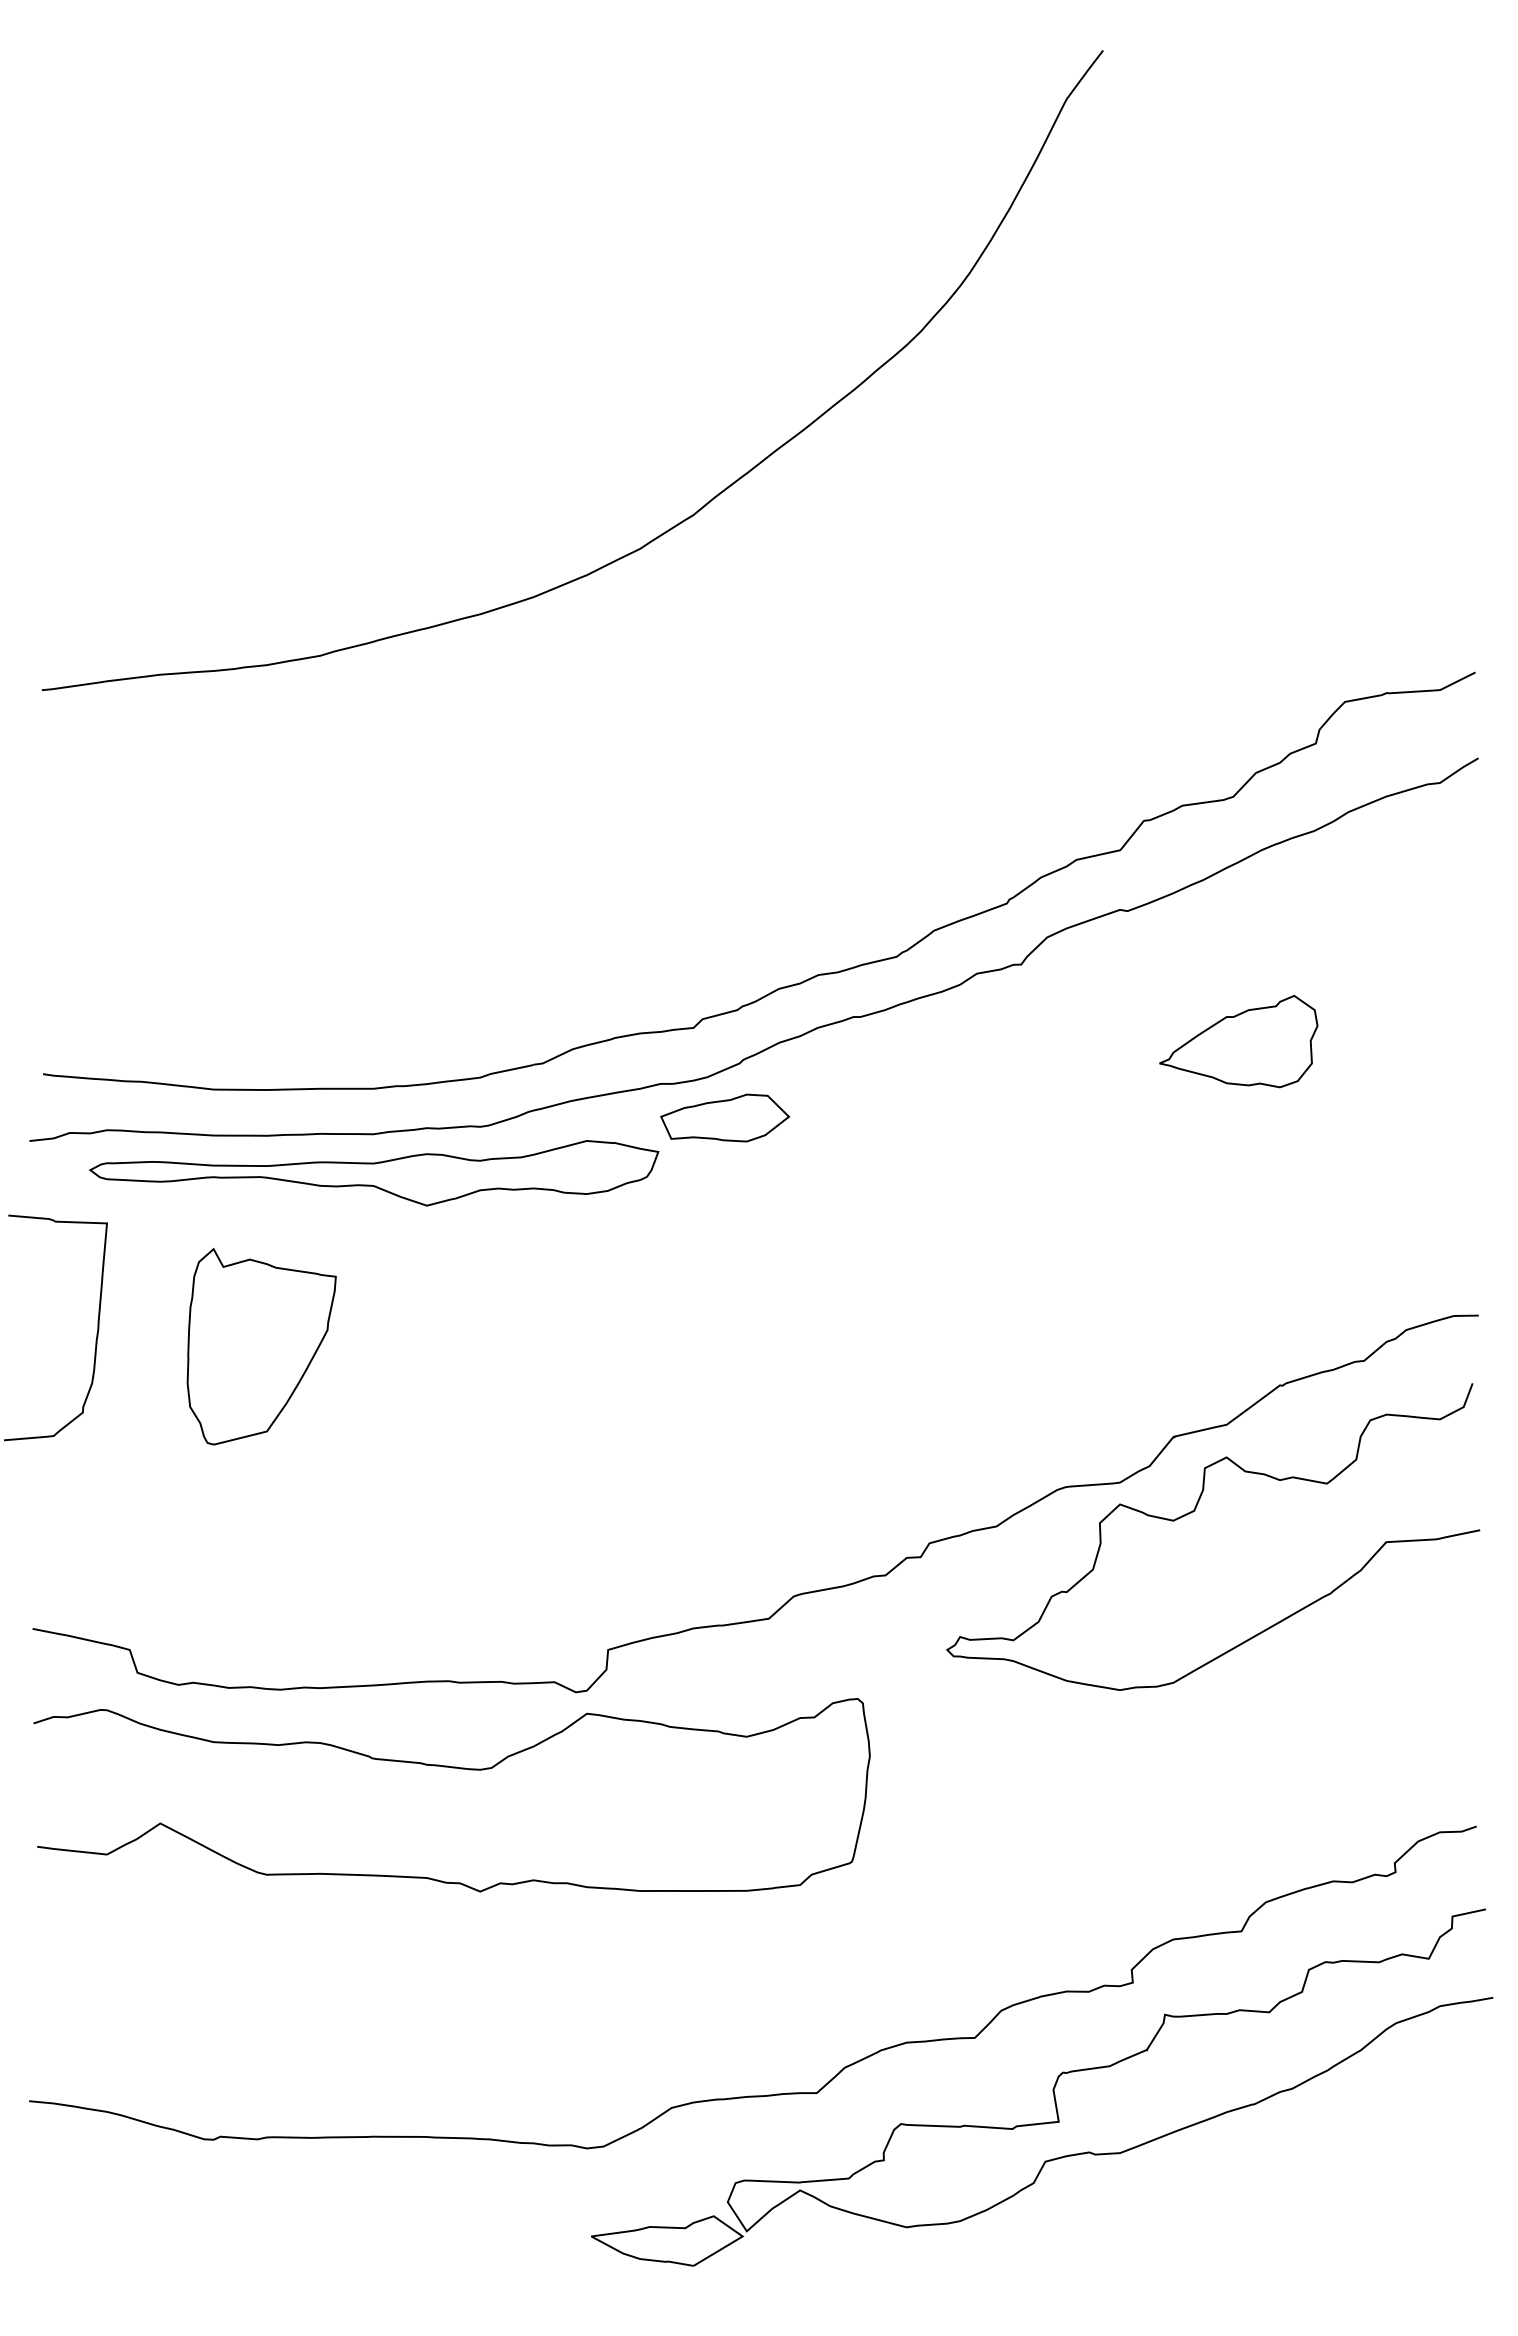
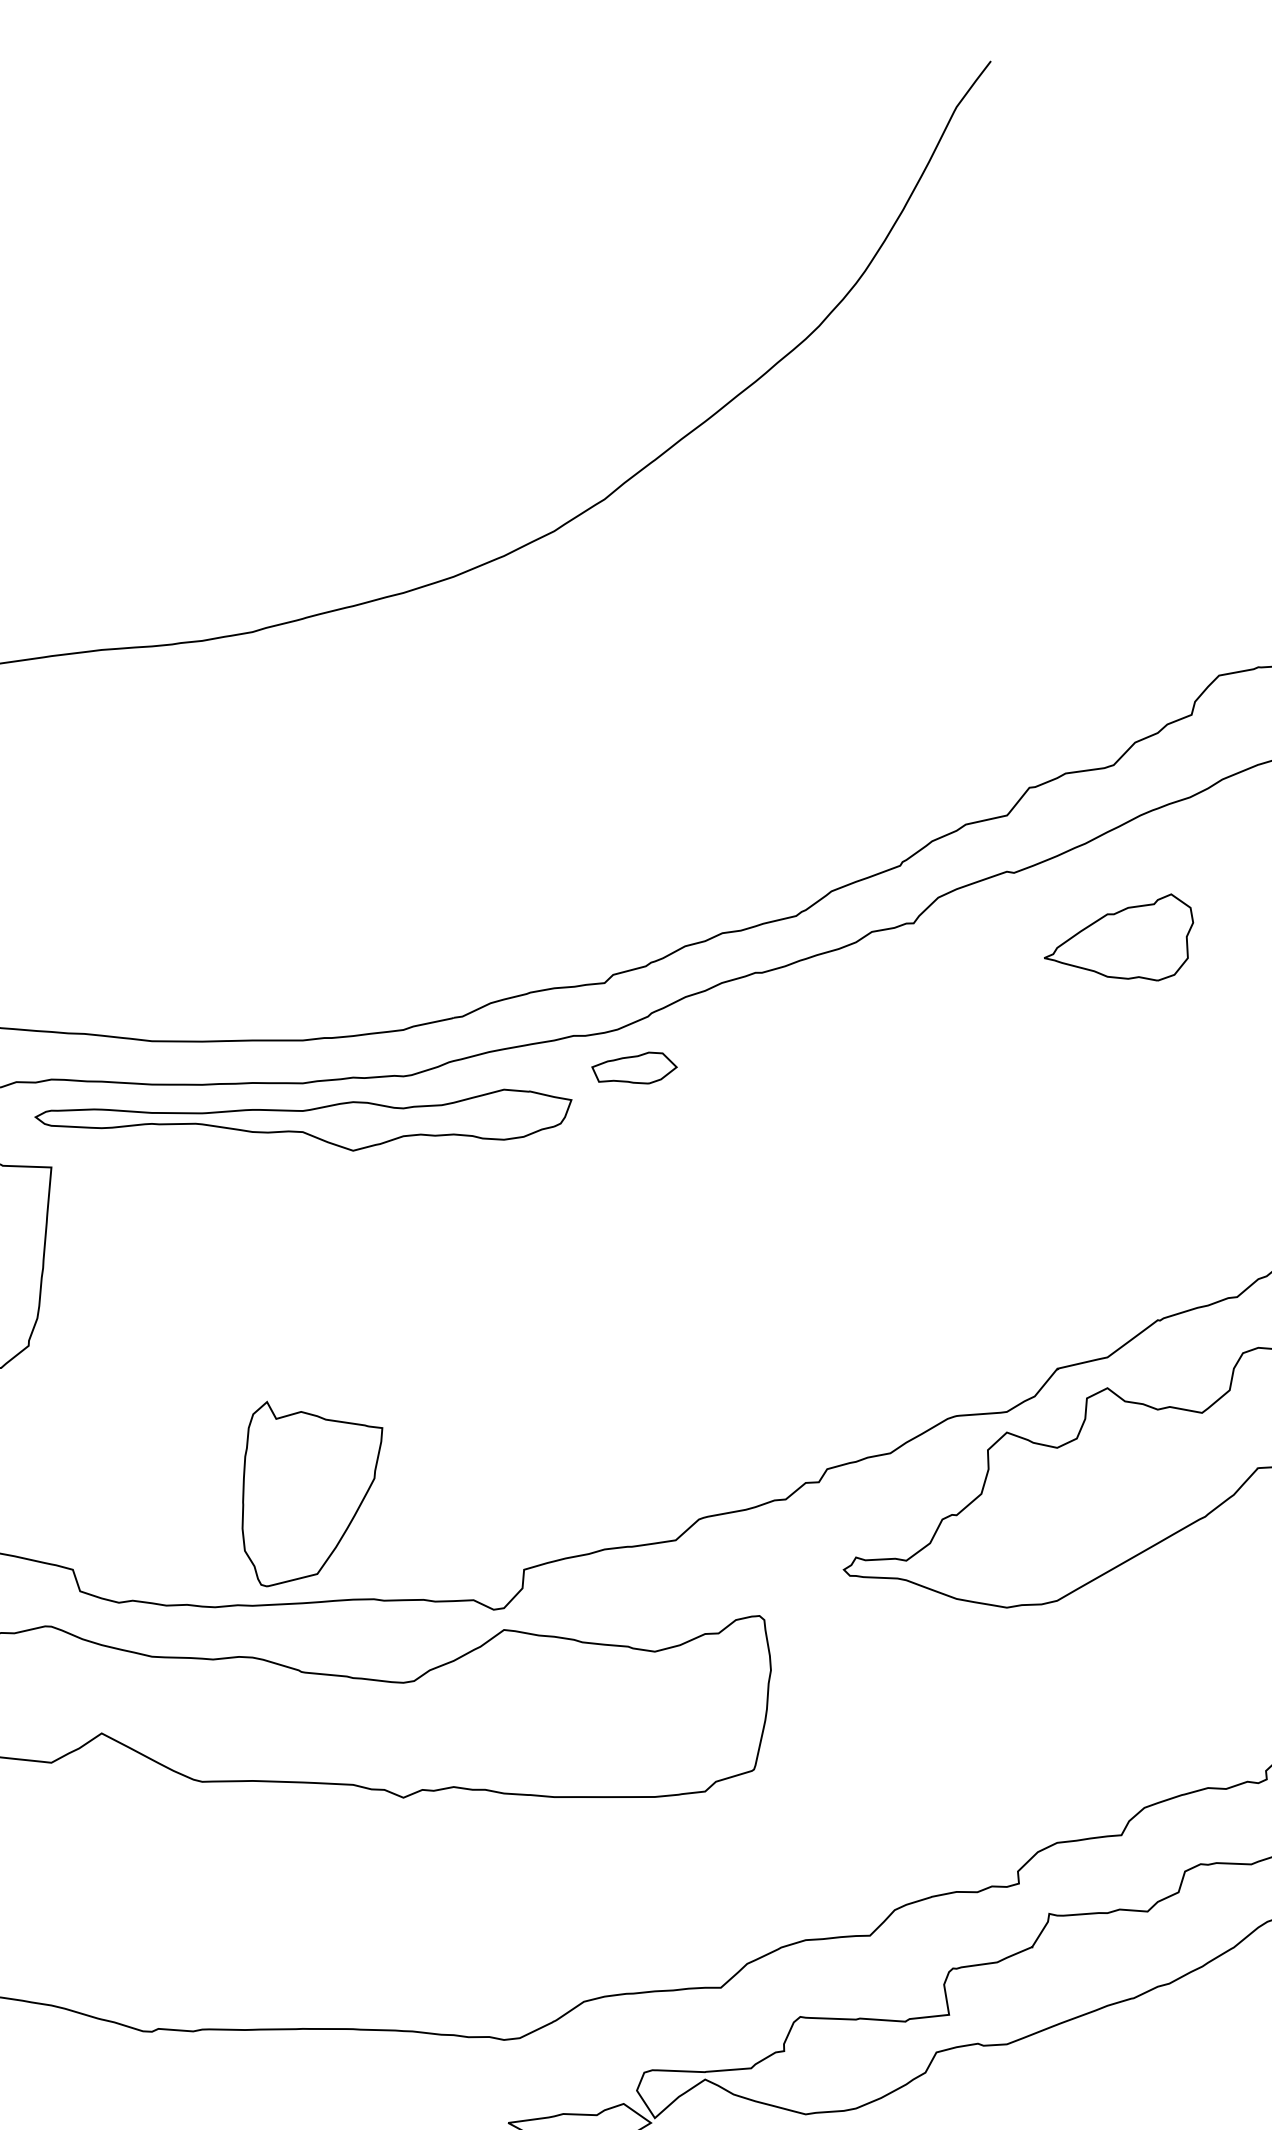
part: (1238, 1041) -> (1118, 937), moved
part: (725, 1117) -> (634, 1067), size x0.7
part: (261, 1346) -> (312, 1493), moved

